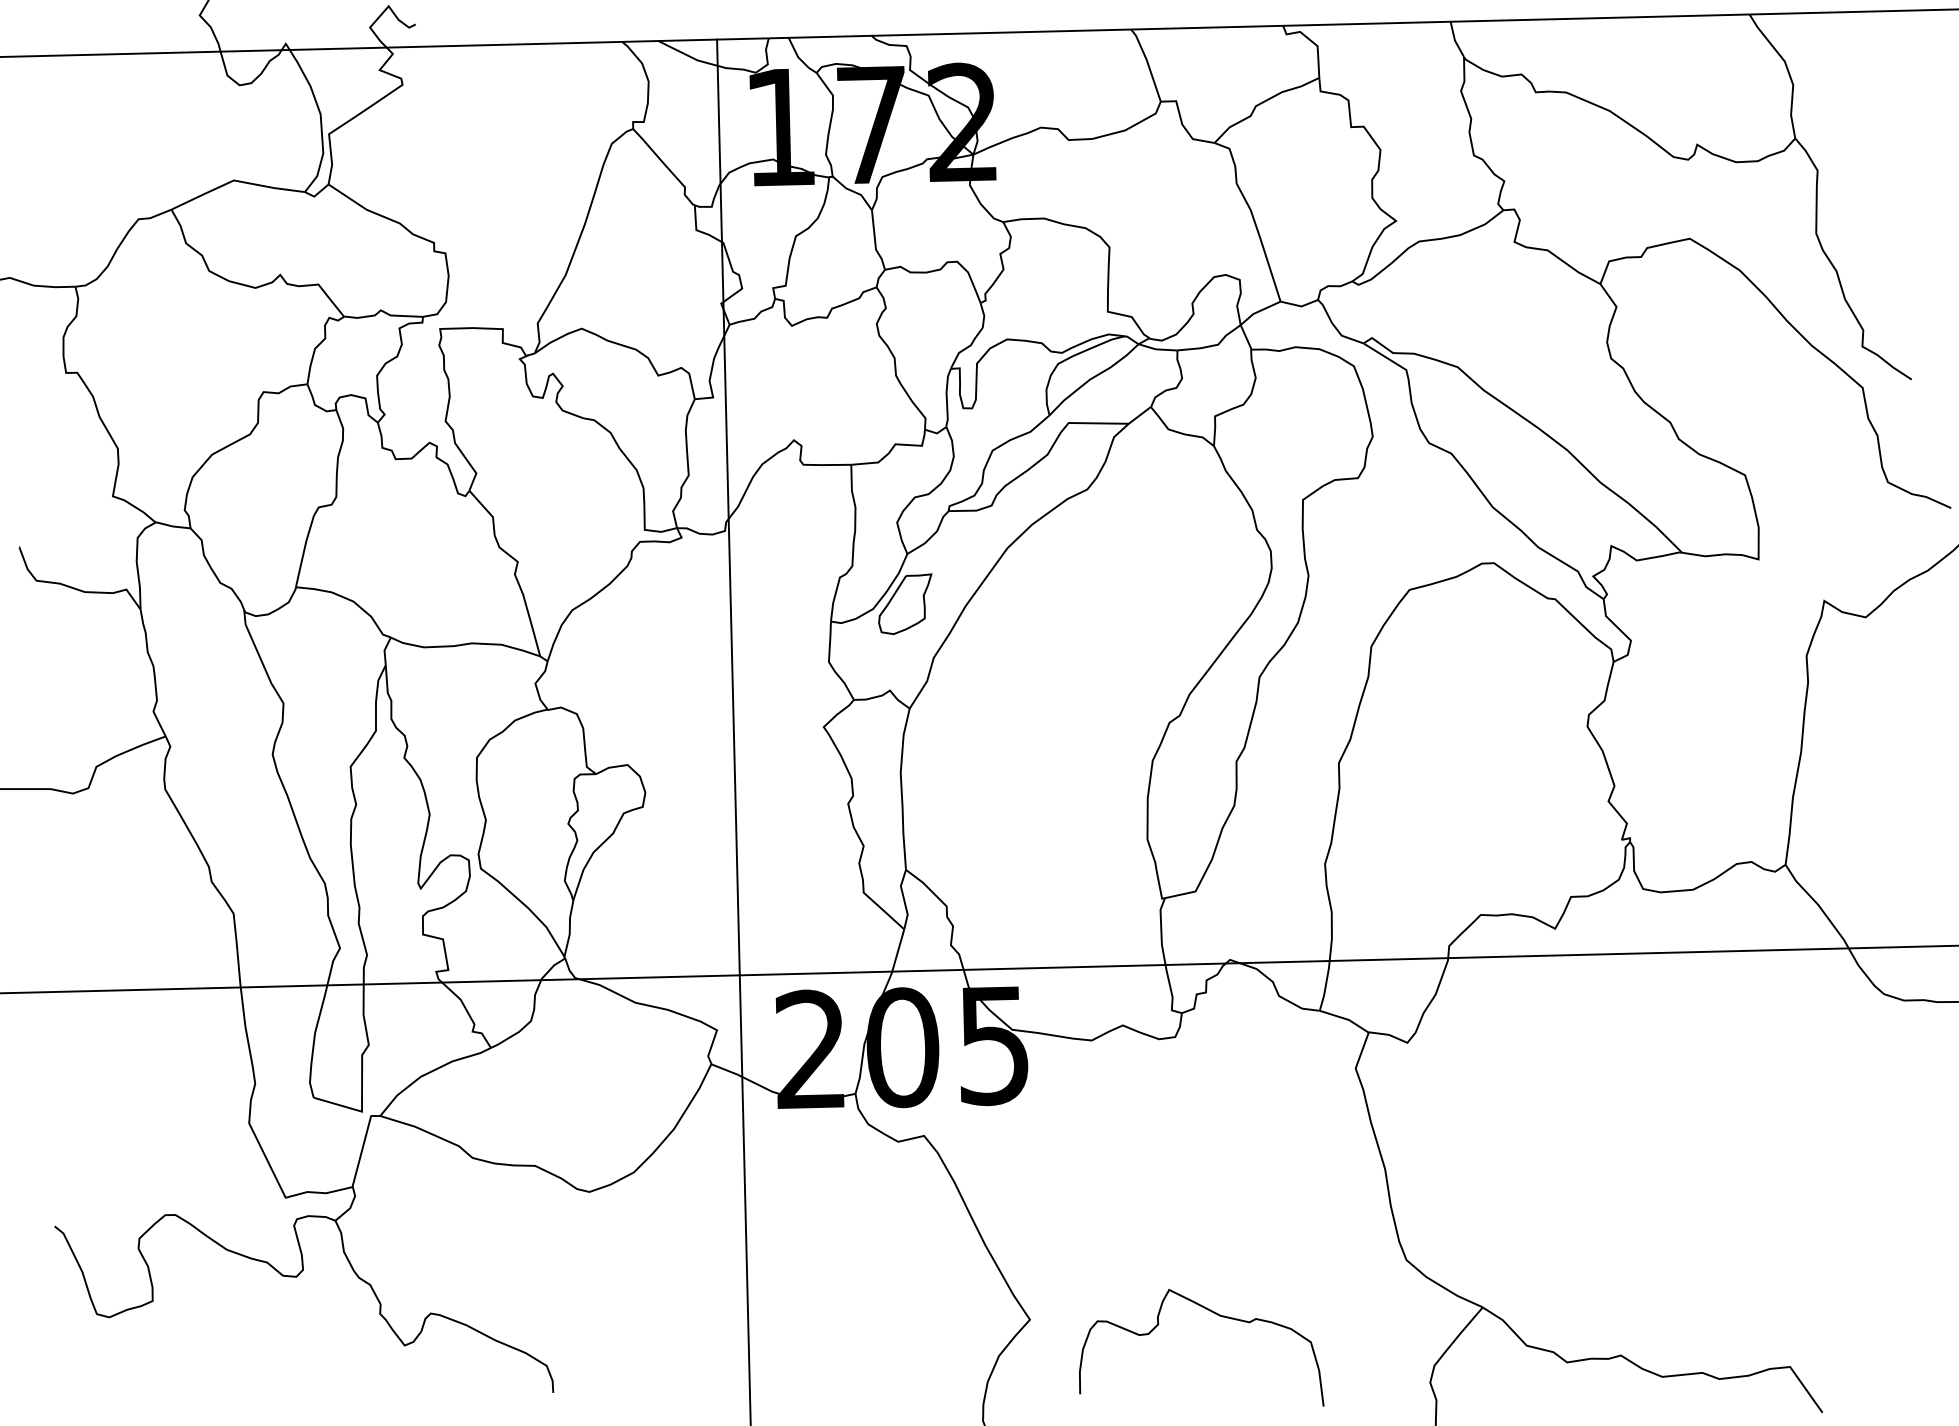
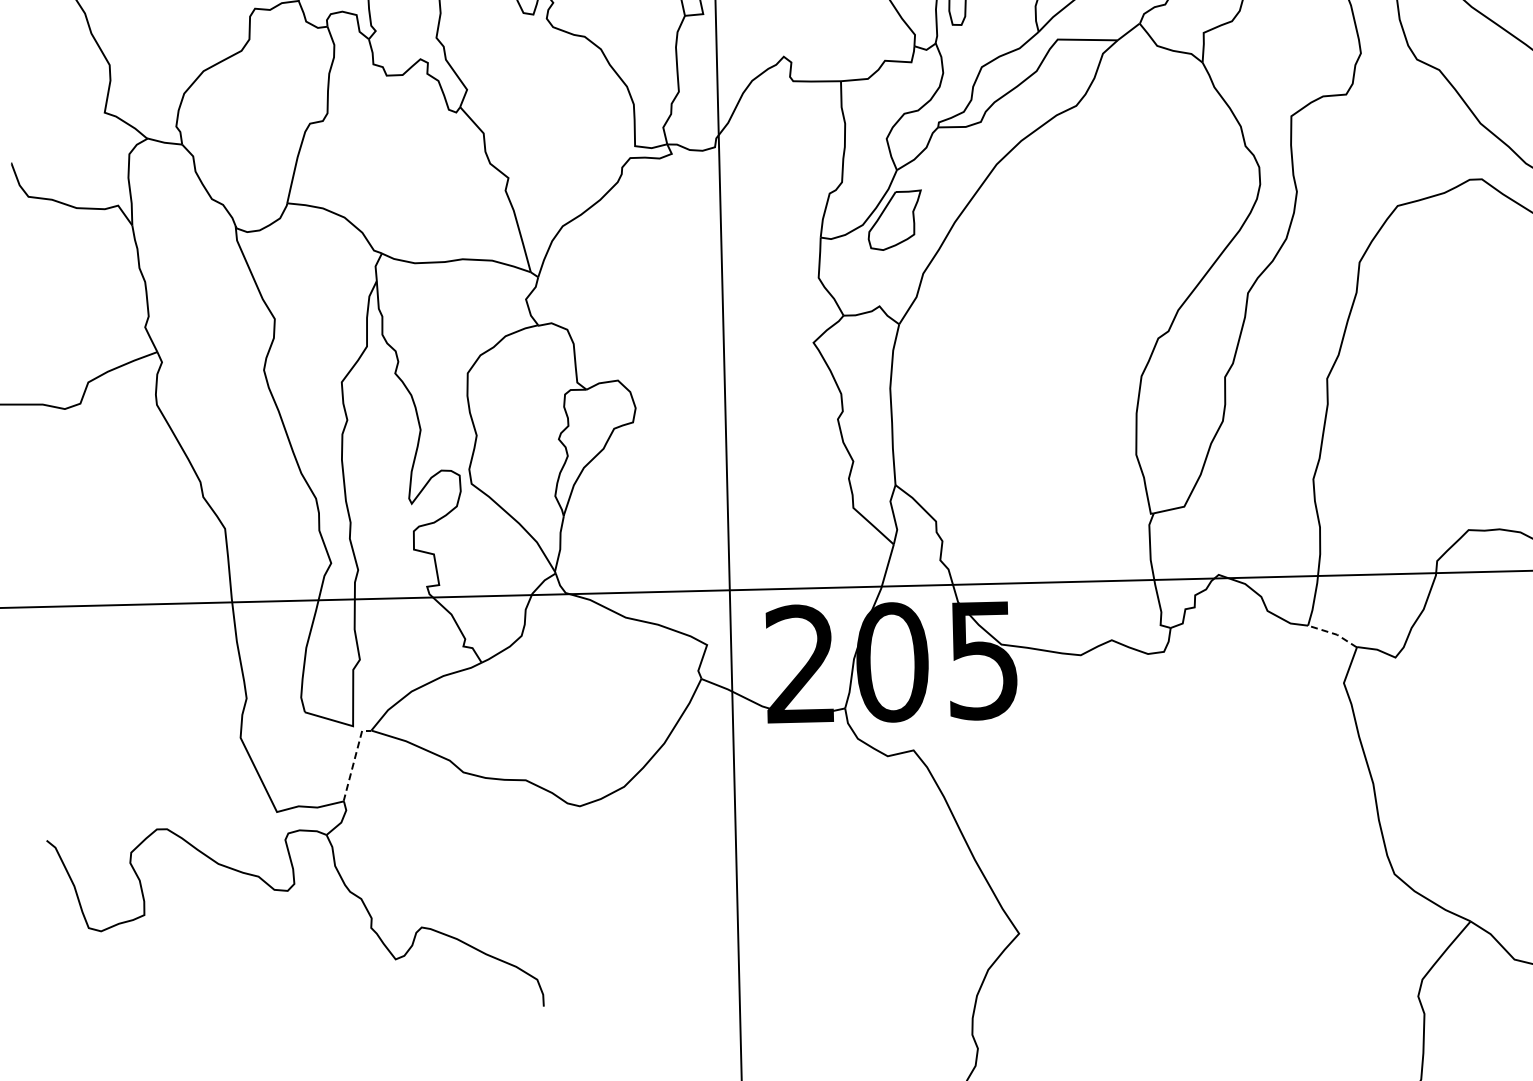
line: (1346, 1019) -> (1334, 634), solid -> dashed
line: (363, 1146) -> (354, 760), solid -> dashed
curve: (1217, 1315) -> (1206, 929), removed

